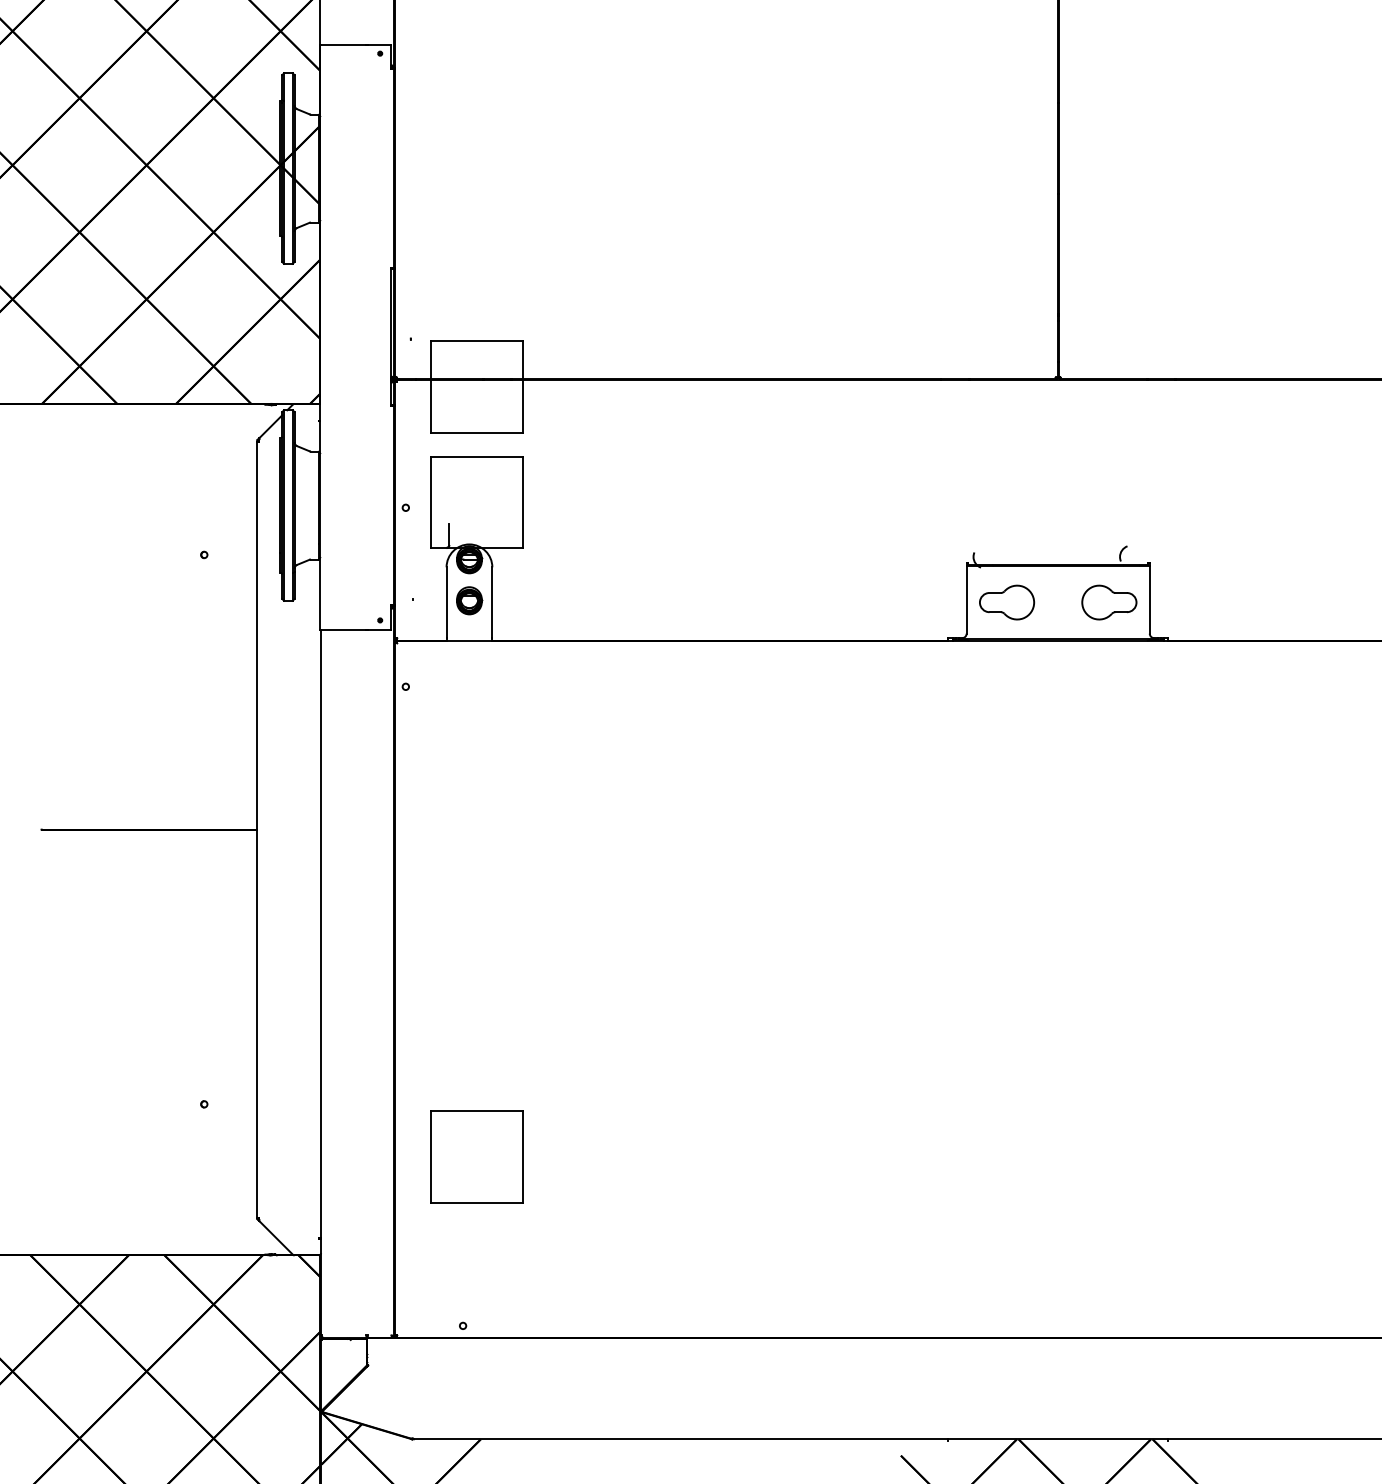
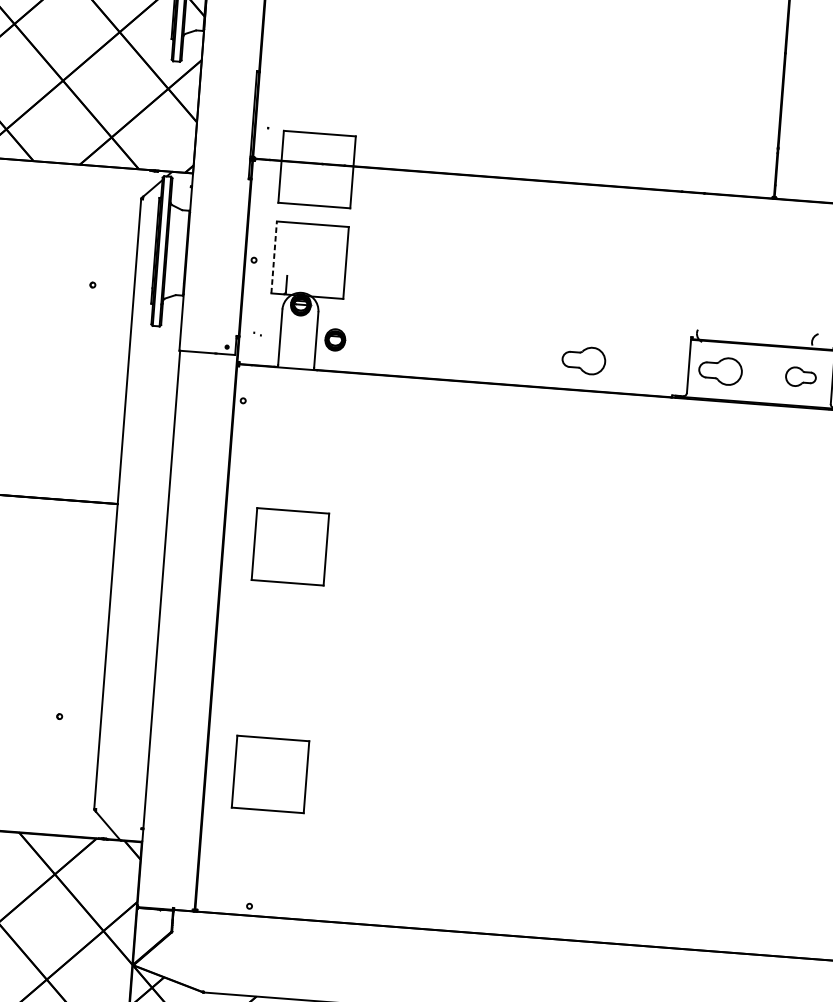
line: (431, 502) -> (274, 257), solid -> dashed
part: (469, 600) -> (335, 339), moved
part: (833, 602) -> (584, 360), added
part: (1109, 602) -> (801, 377), size x0.7
part: (479, 866) -> (290, 546), added

